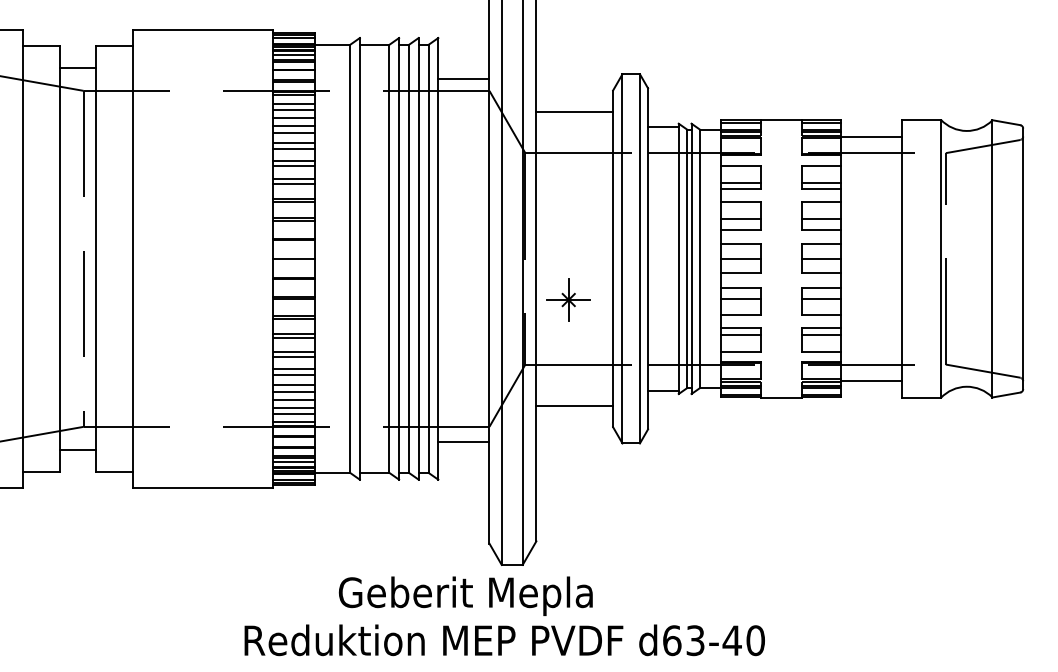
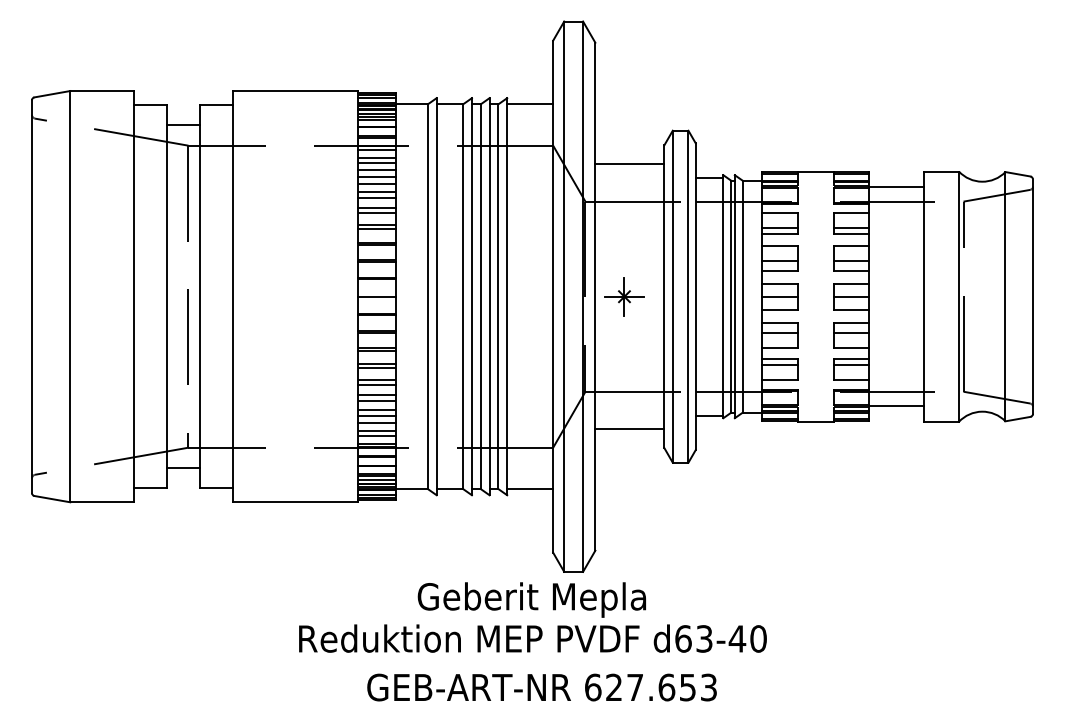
line: (464, 79) -> (530, 104), moved
part: (568, 299) -> (624, 296), moved
line: (464, 442) -> (530, 489), moved
text: (504, 640) -> (532, 638), moved

